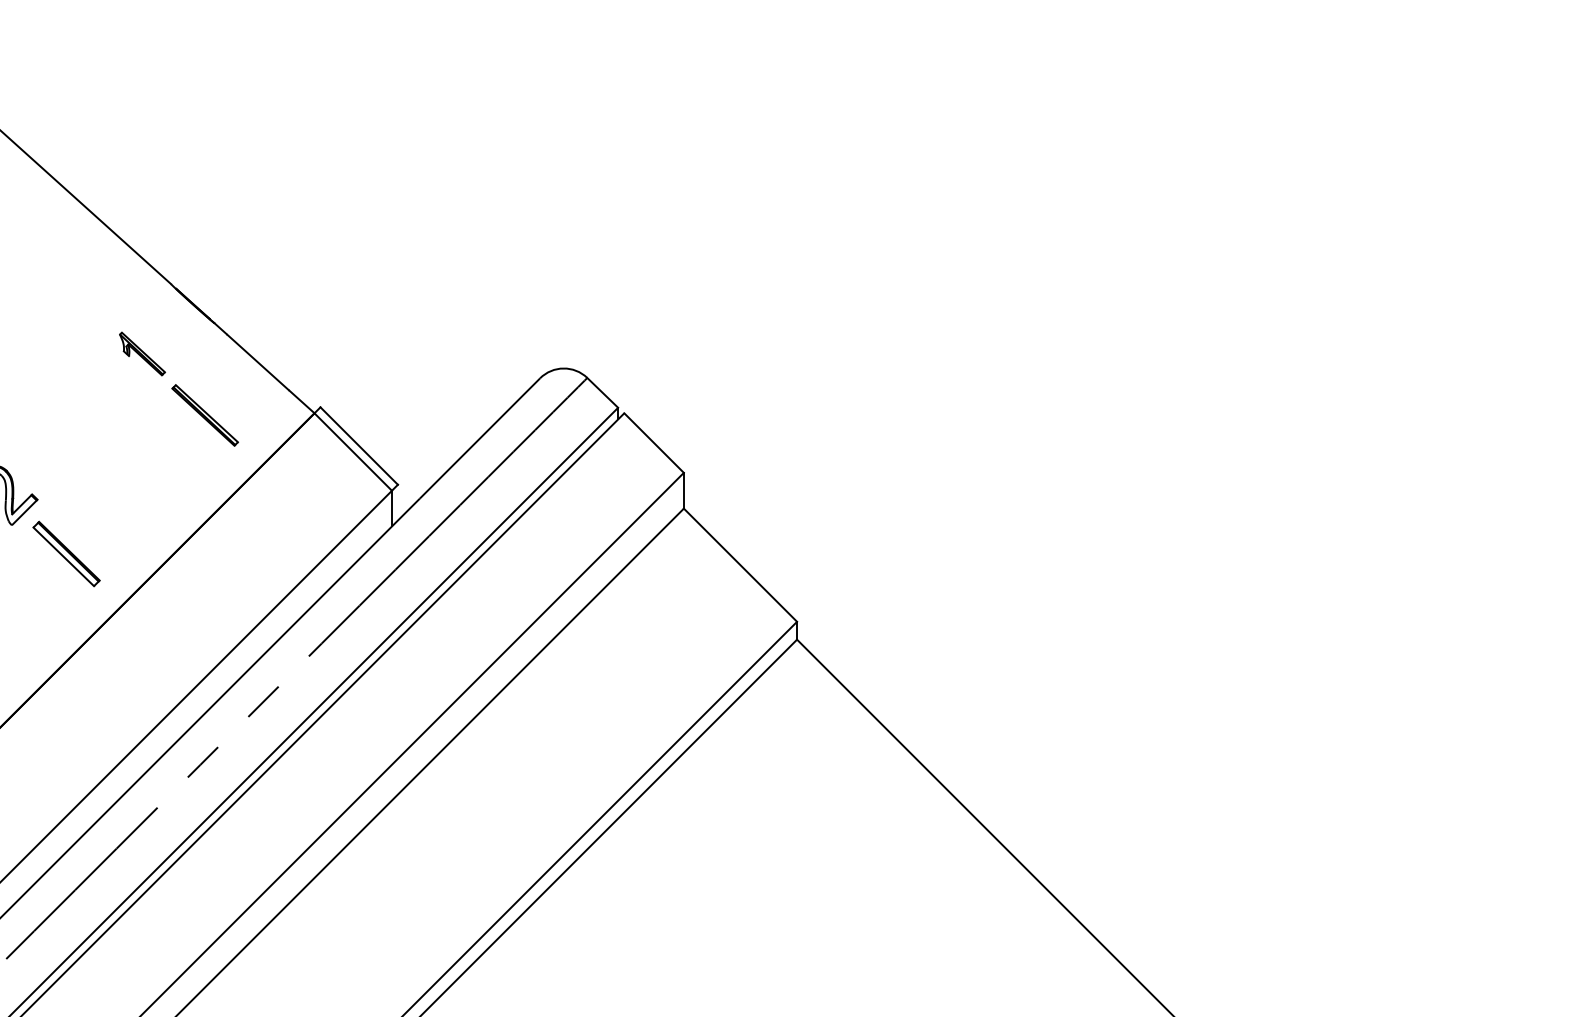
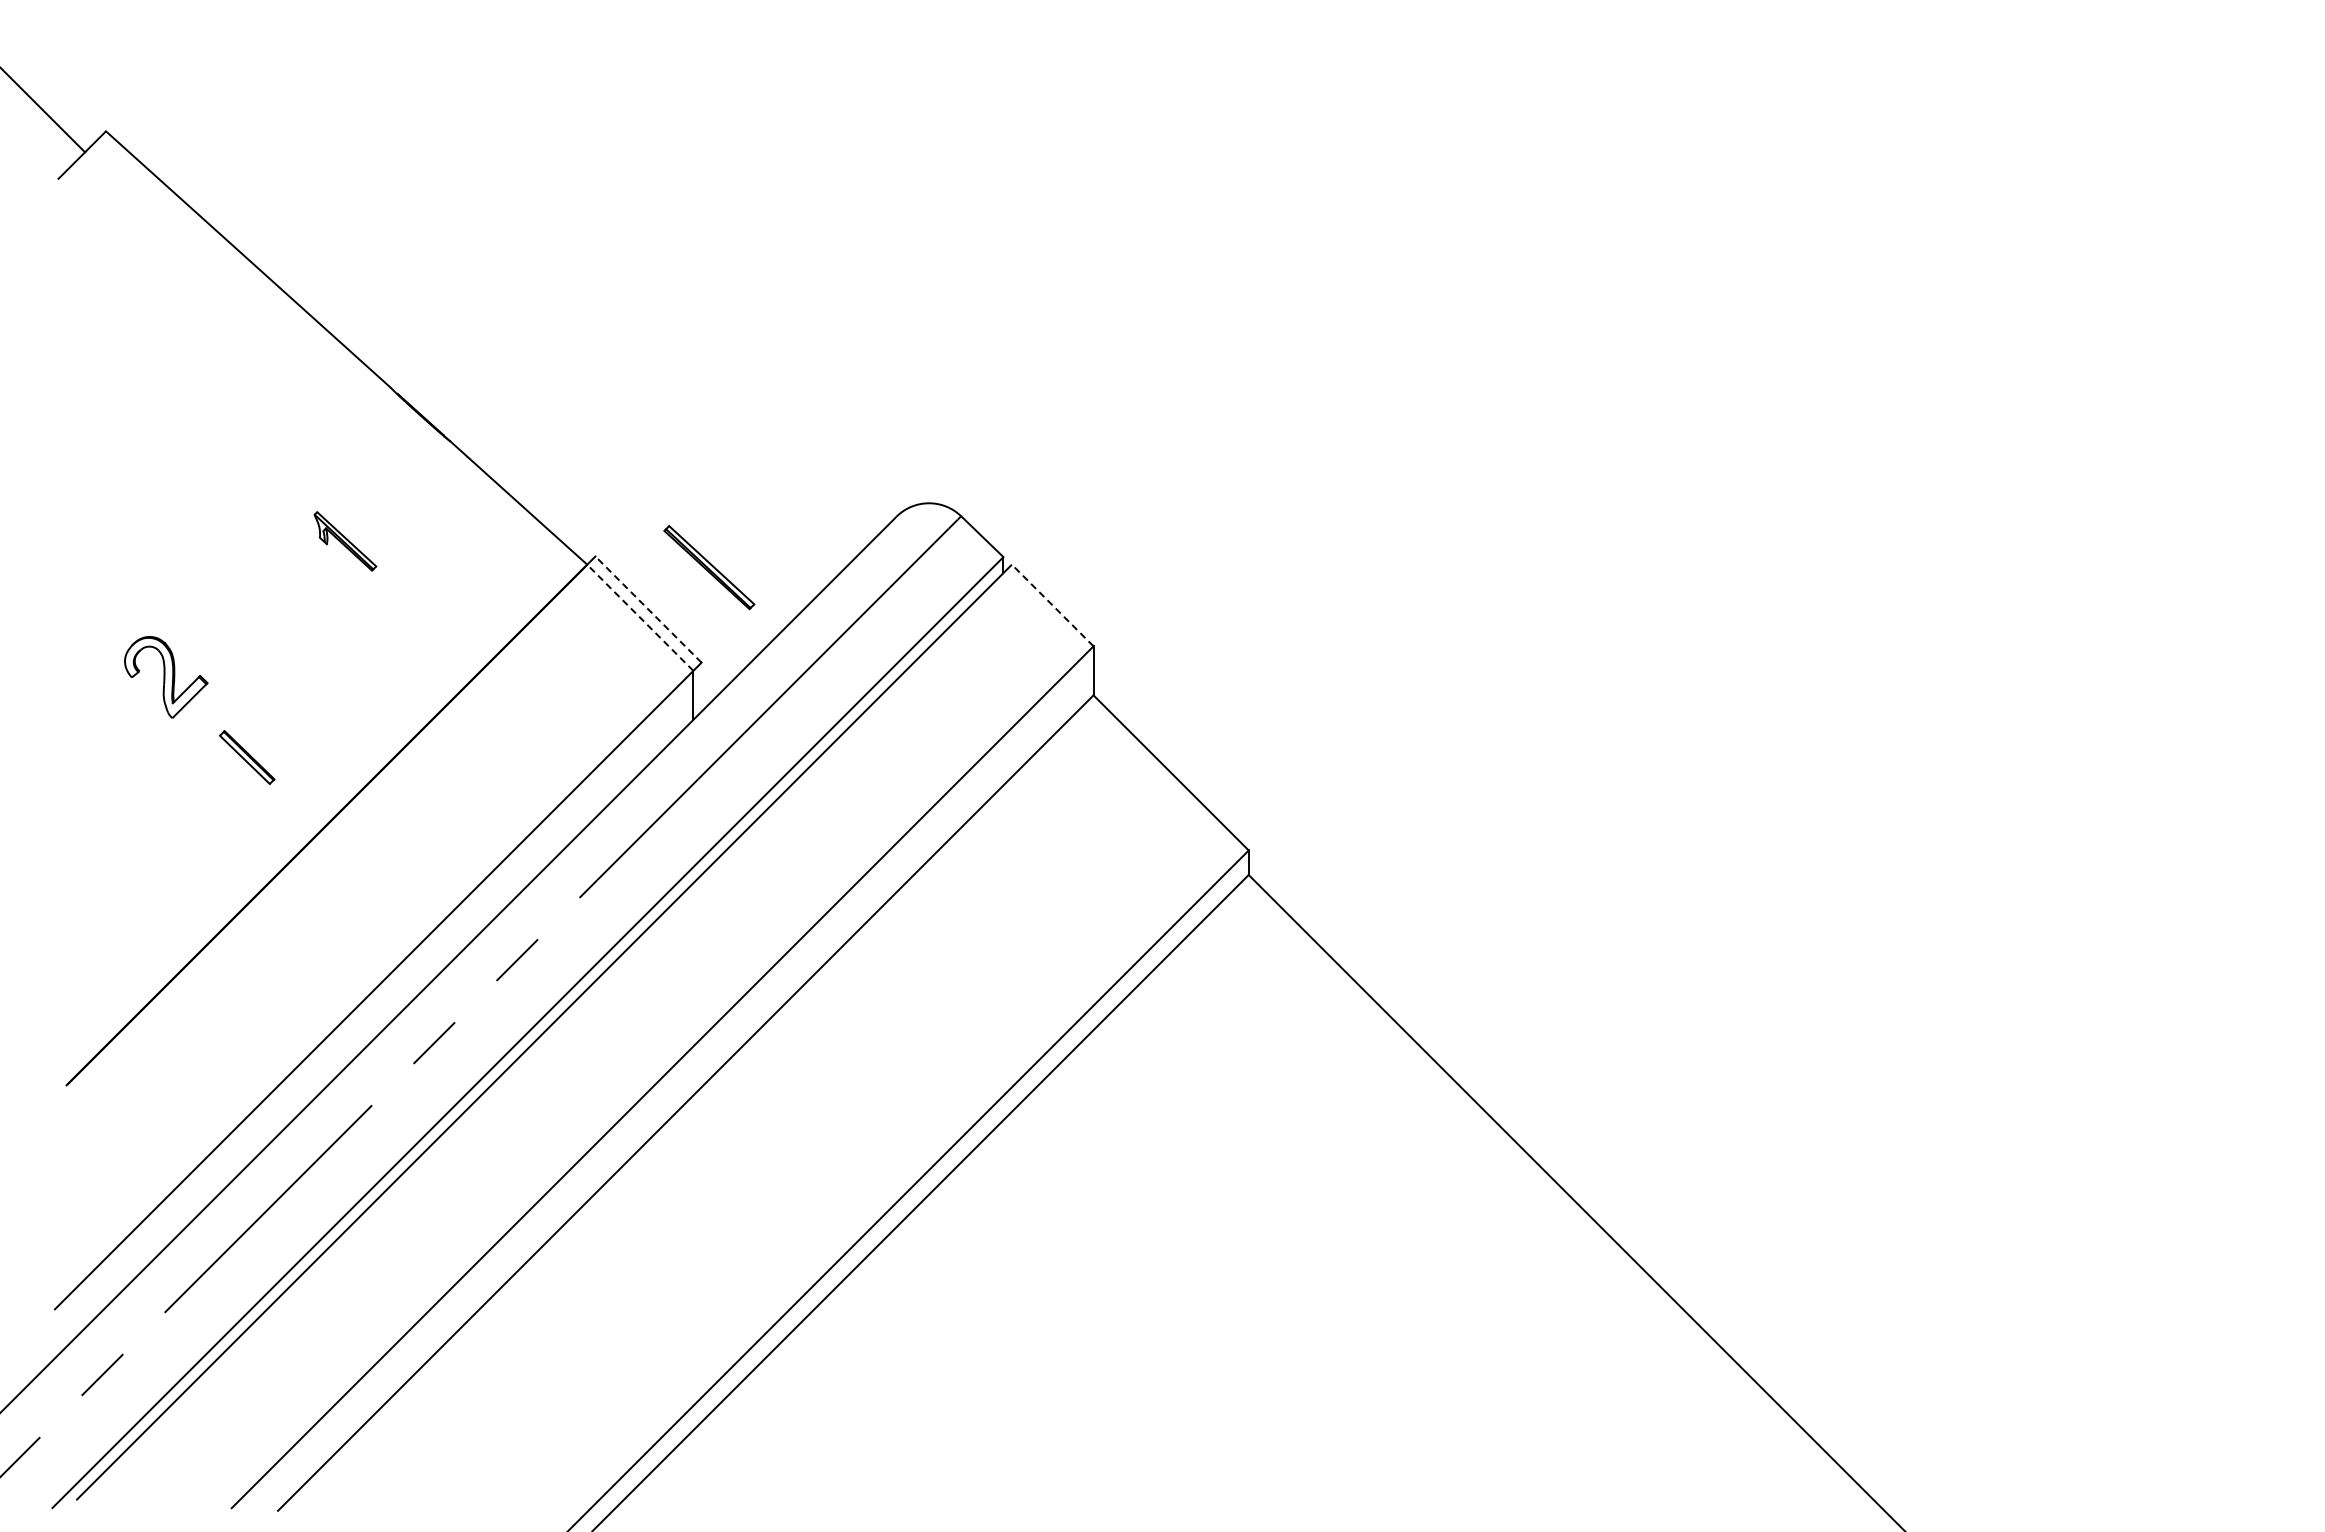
part: (142, 354) -> (345, 541), moved
part: (205, 415) -> (709, 567), moved
line: (653, 443) -> (1052, 605), solid -> dashed
line: (359, 445) -> (648, 609), solid -> dashed
line: (352, 451) -> (639, 617), solid -> dashed
part: (65, 553) -> (246, 757), size x0.6

